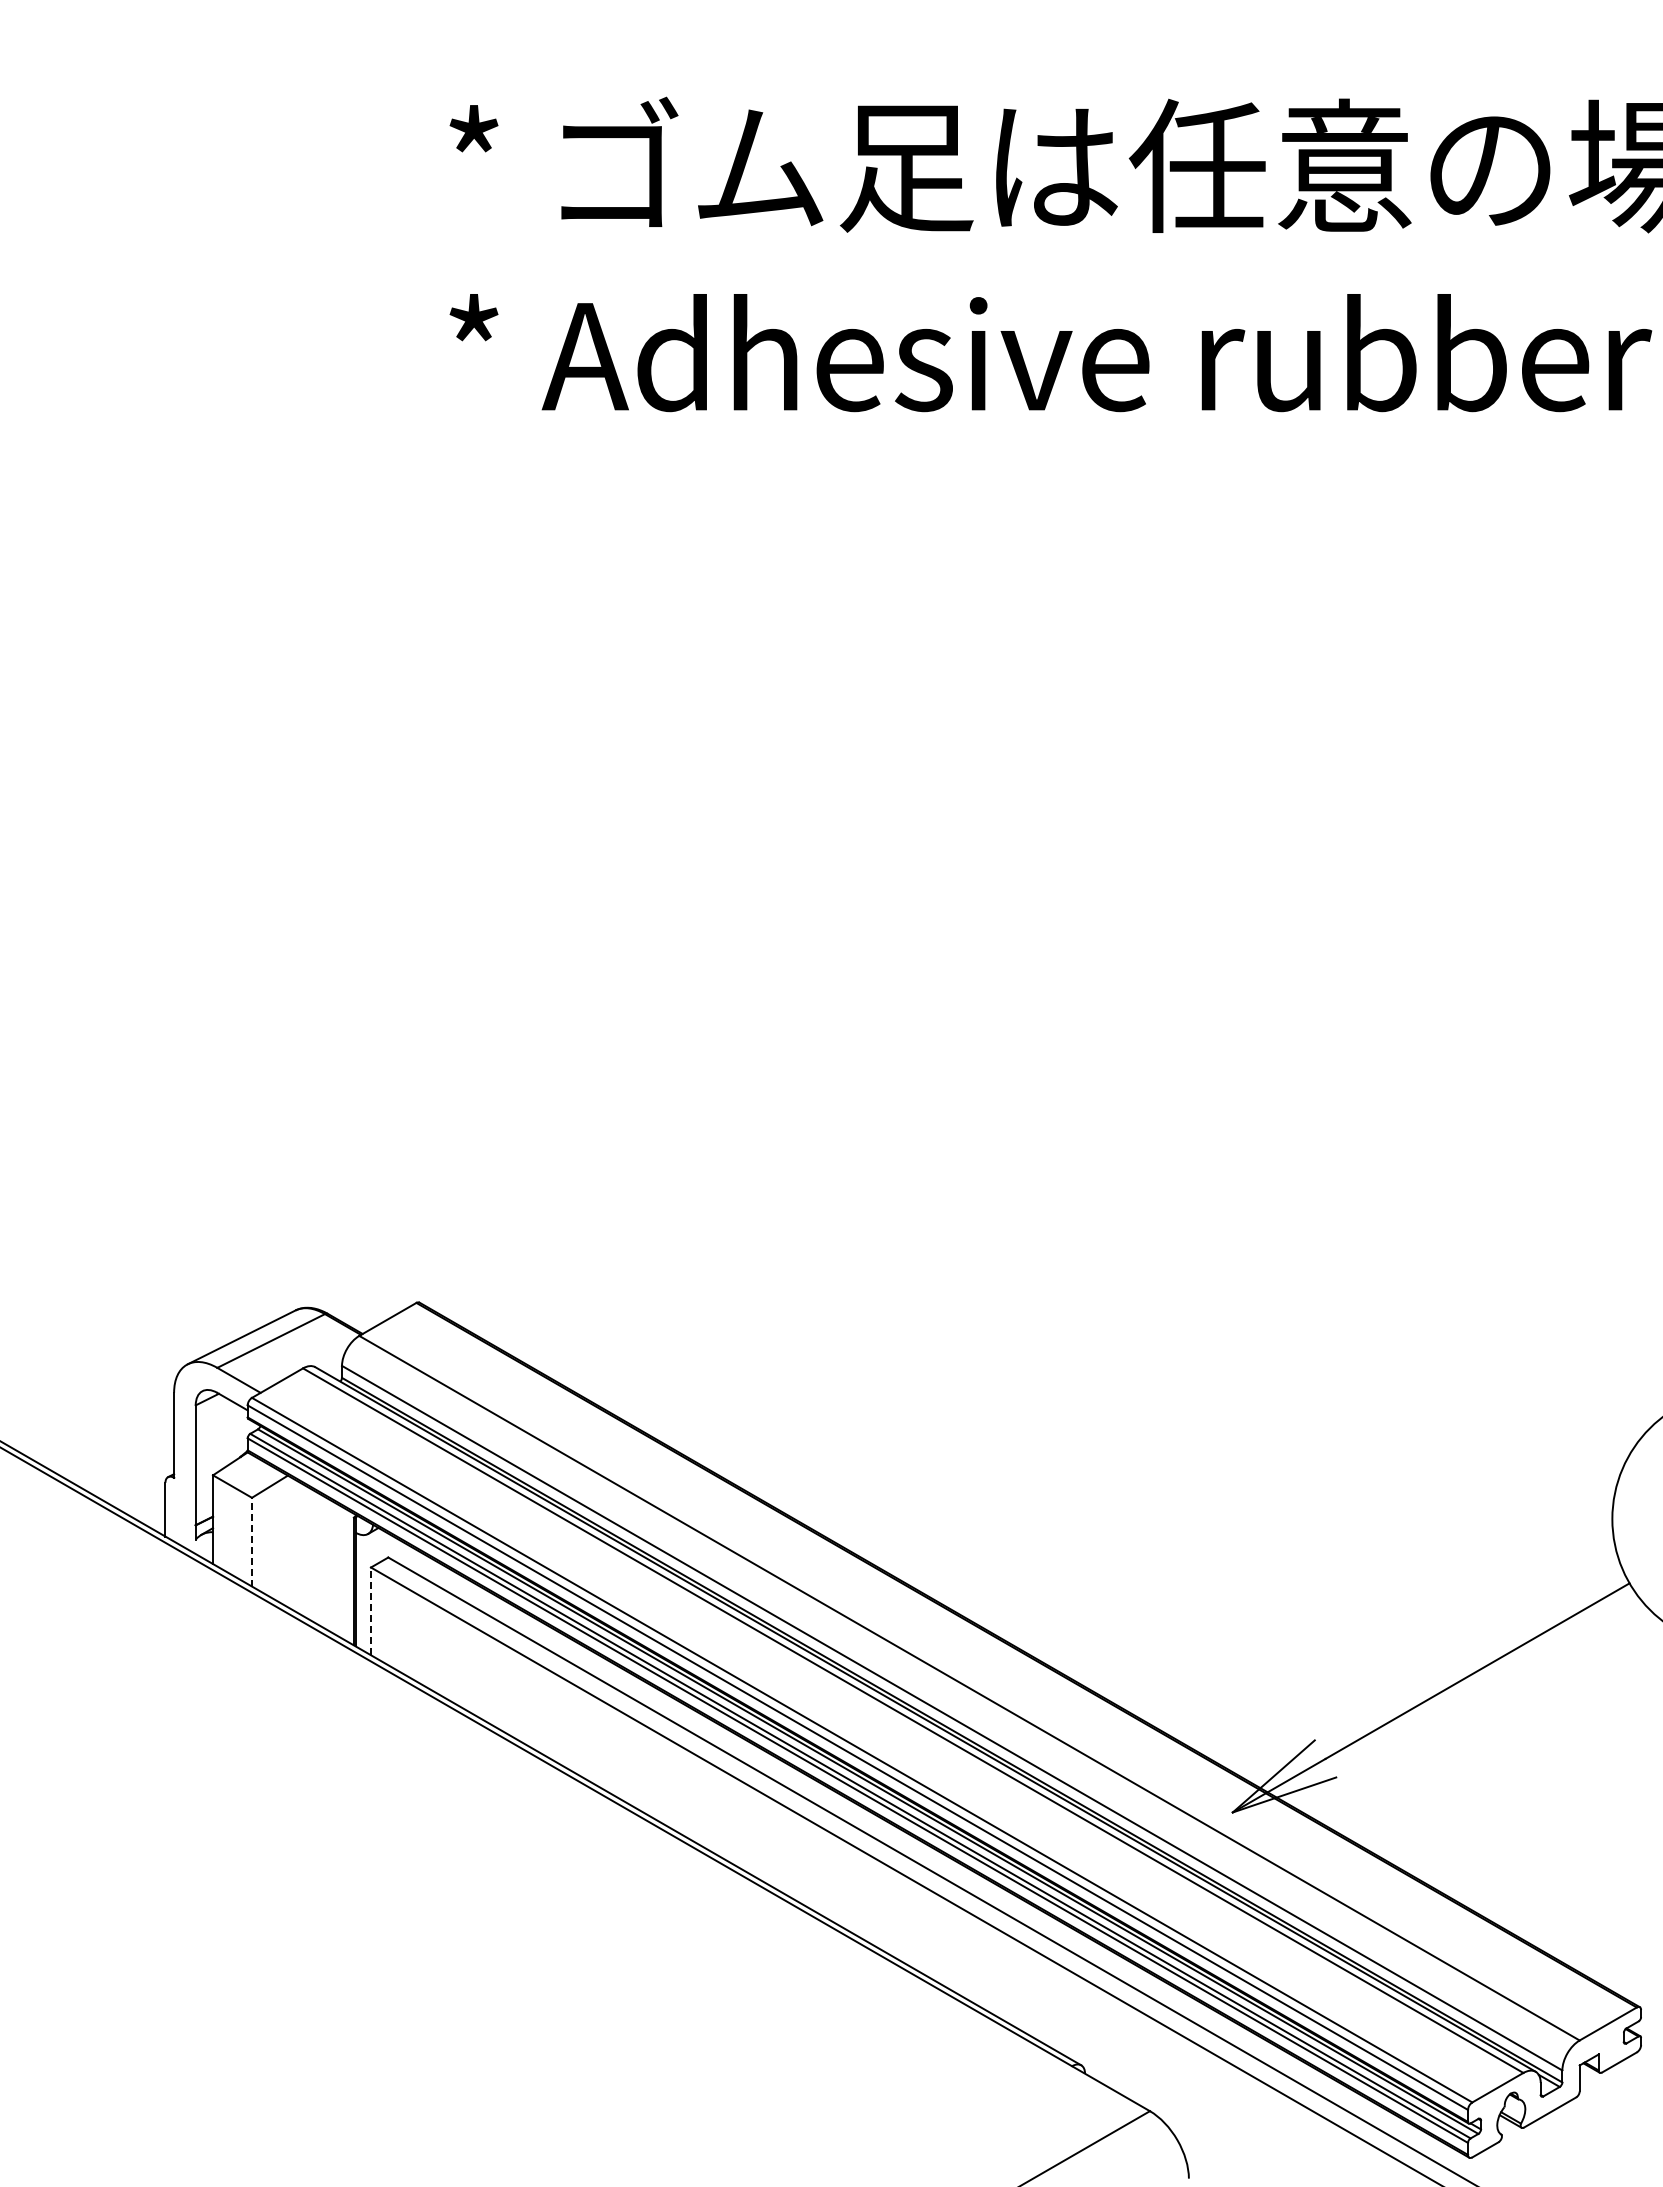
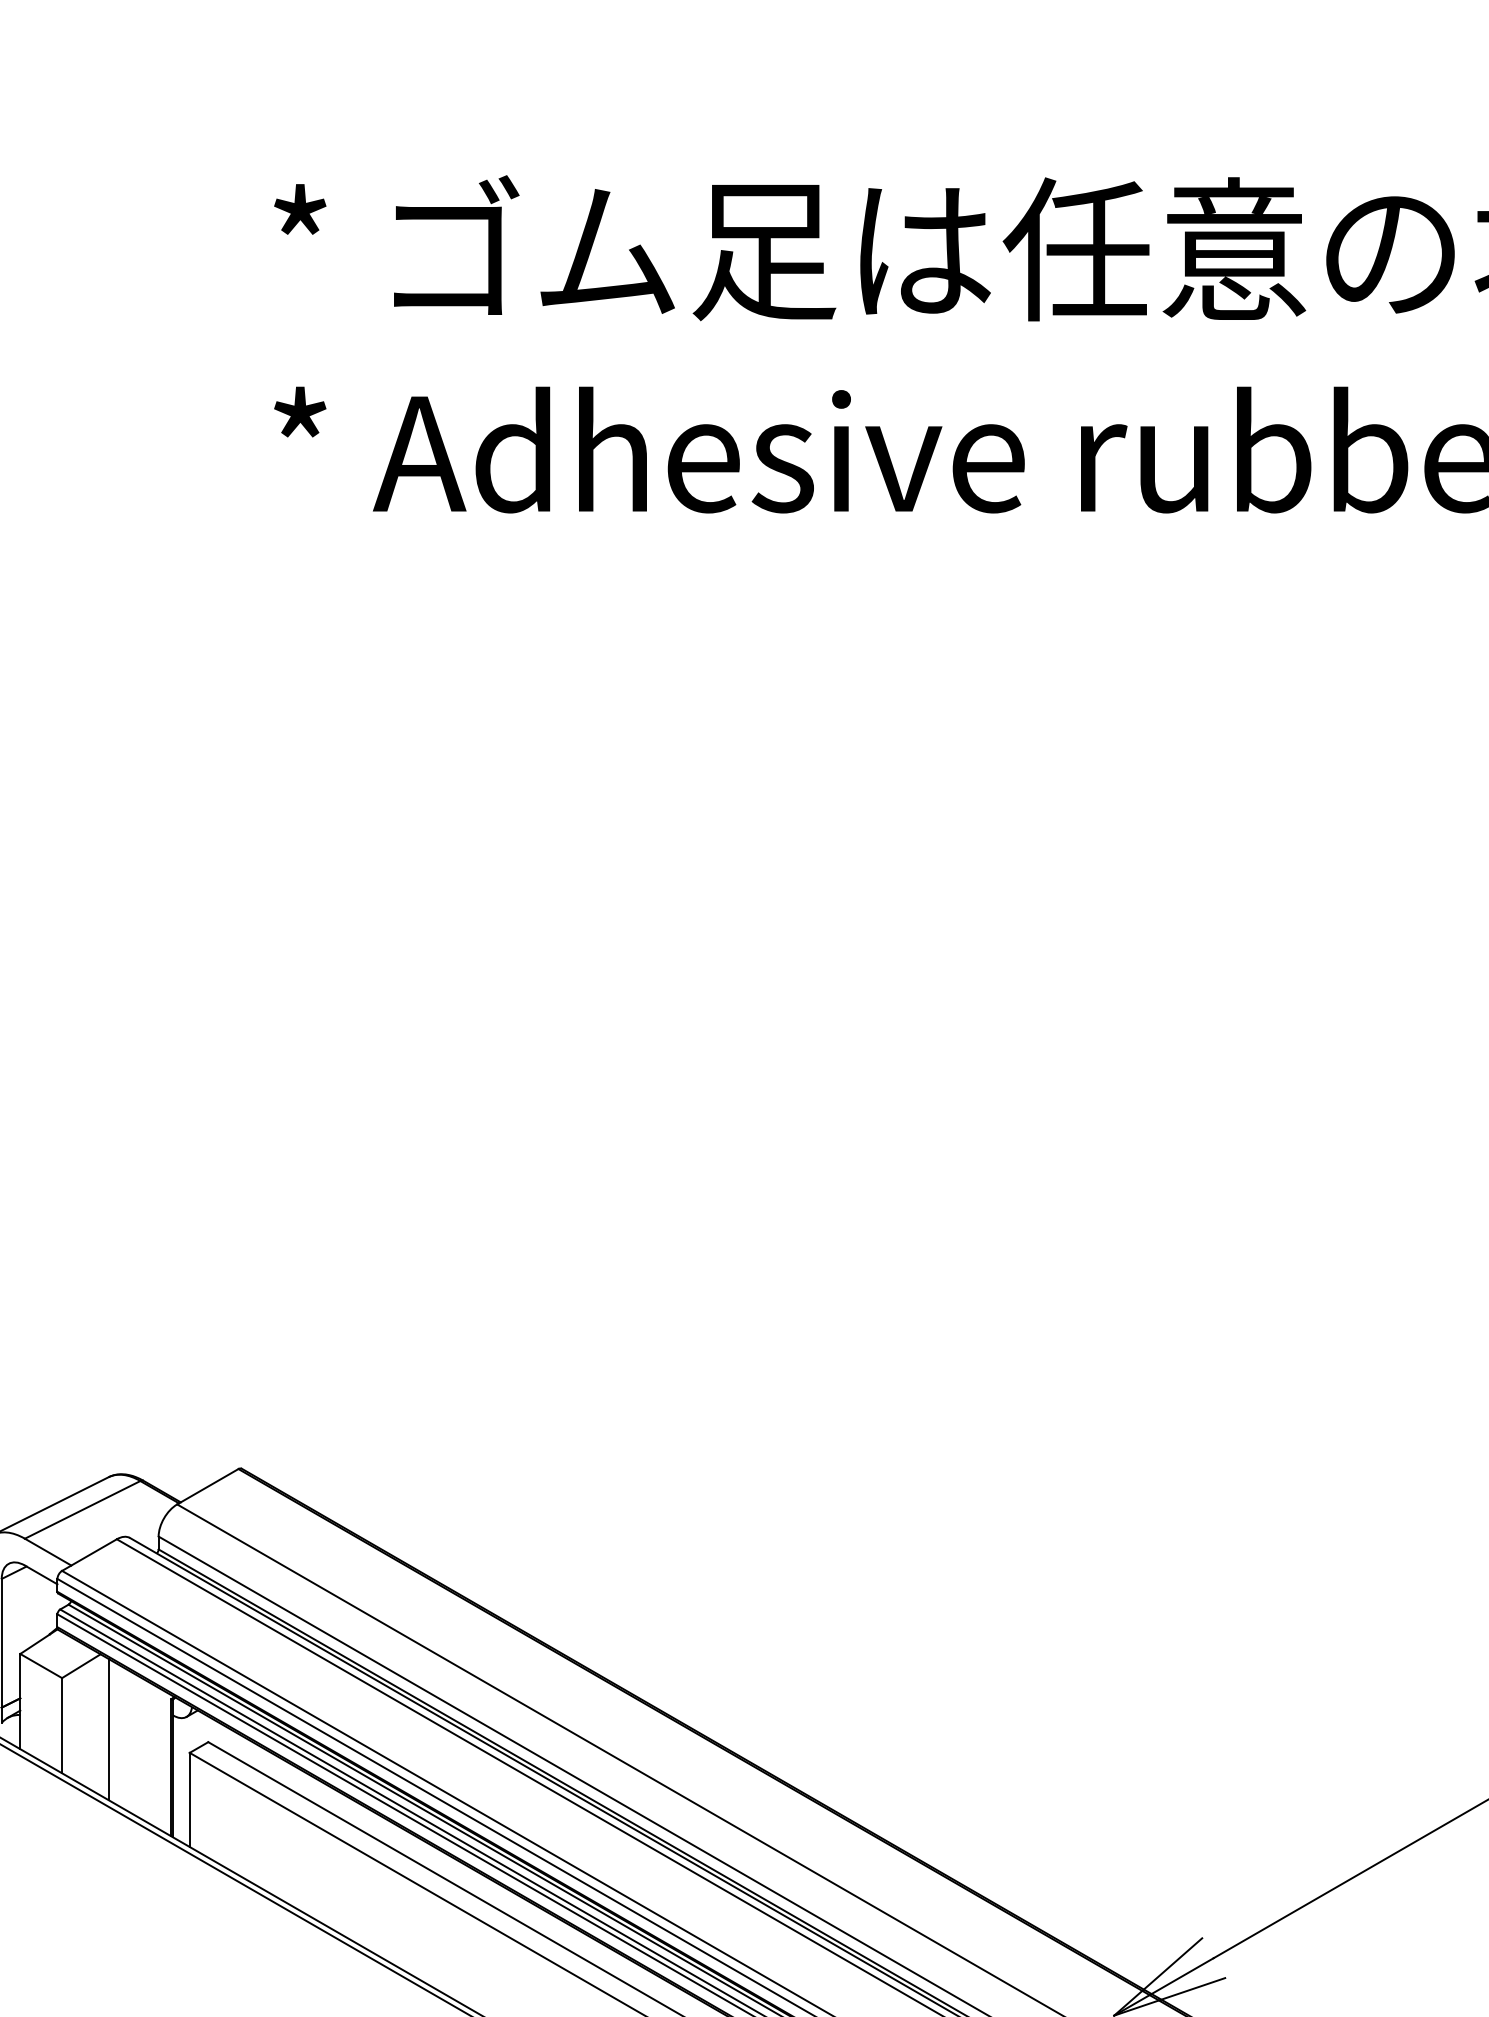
line: (252, 1541) -> (62, 1724), dashed -> solid
line: (295, 1545) -> (108, 1729), added
line: (371, 1611) -> (190, 1800), dashed -> solid

